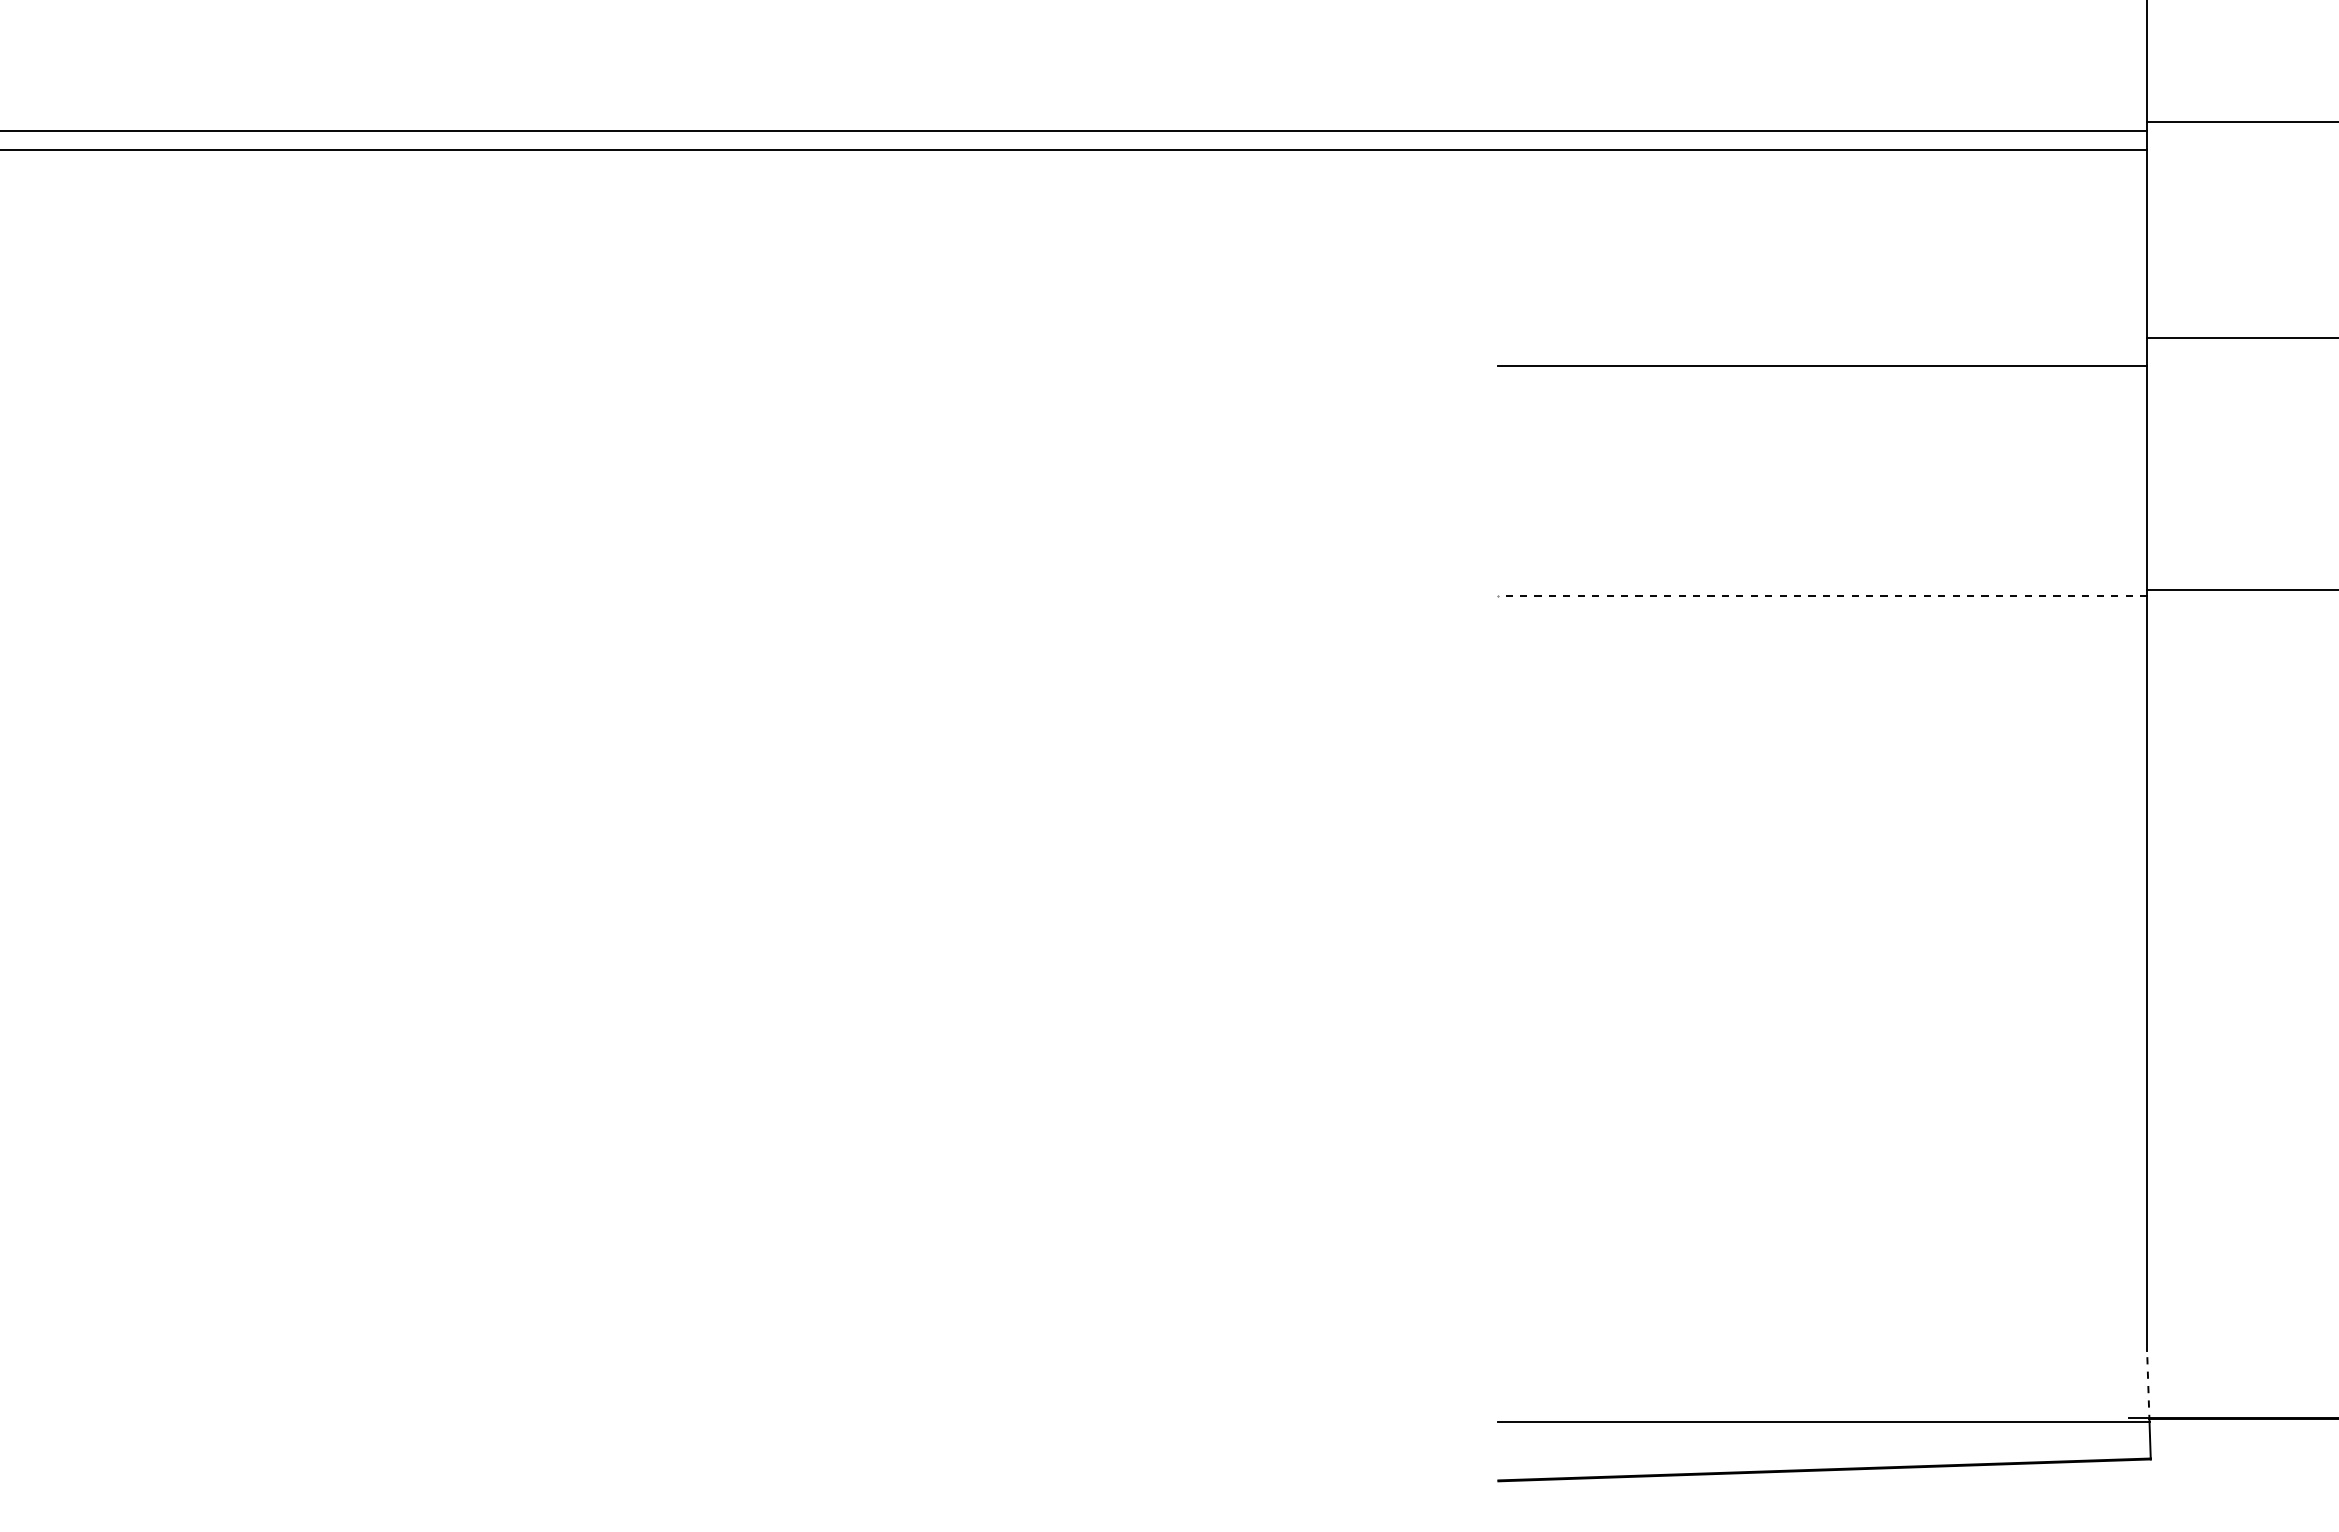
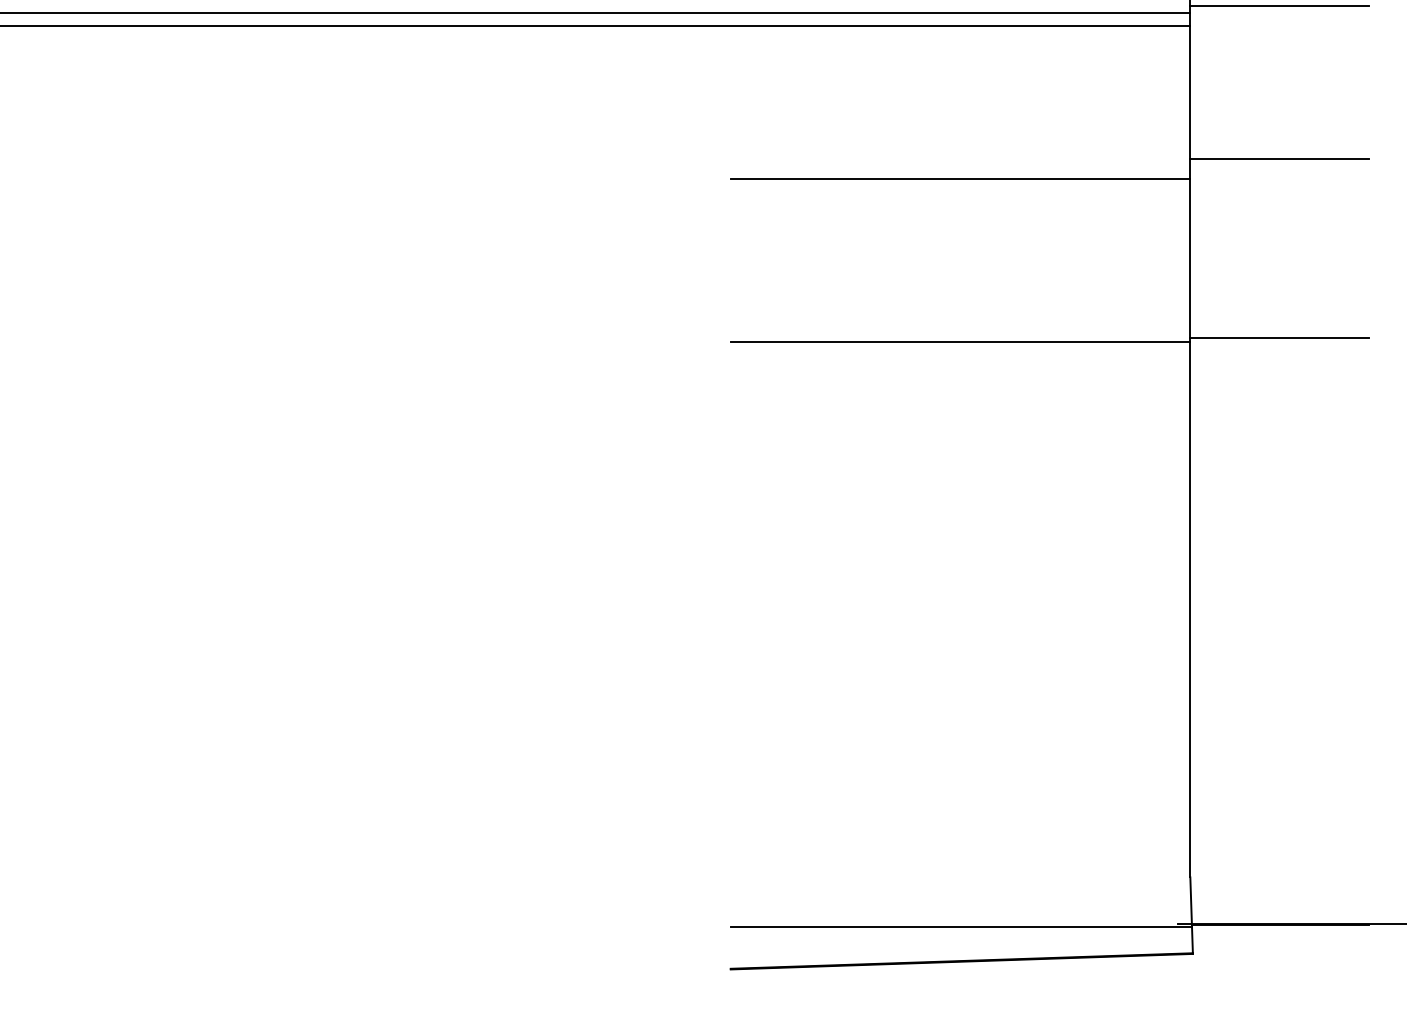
line: (1822, 596) -> (960, 342), dashed -> solid
line: (2148, 1386) -> (1191, 902), dashed -> solid

